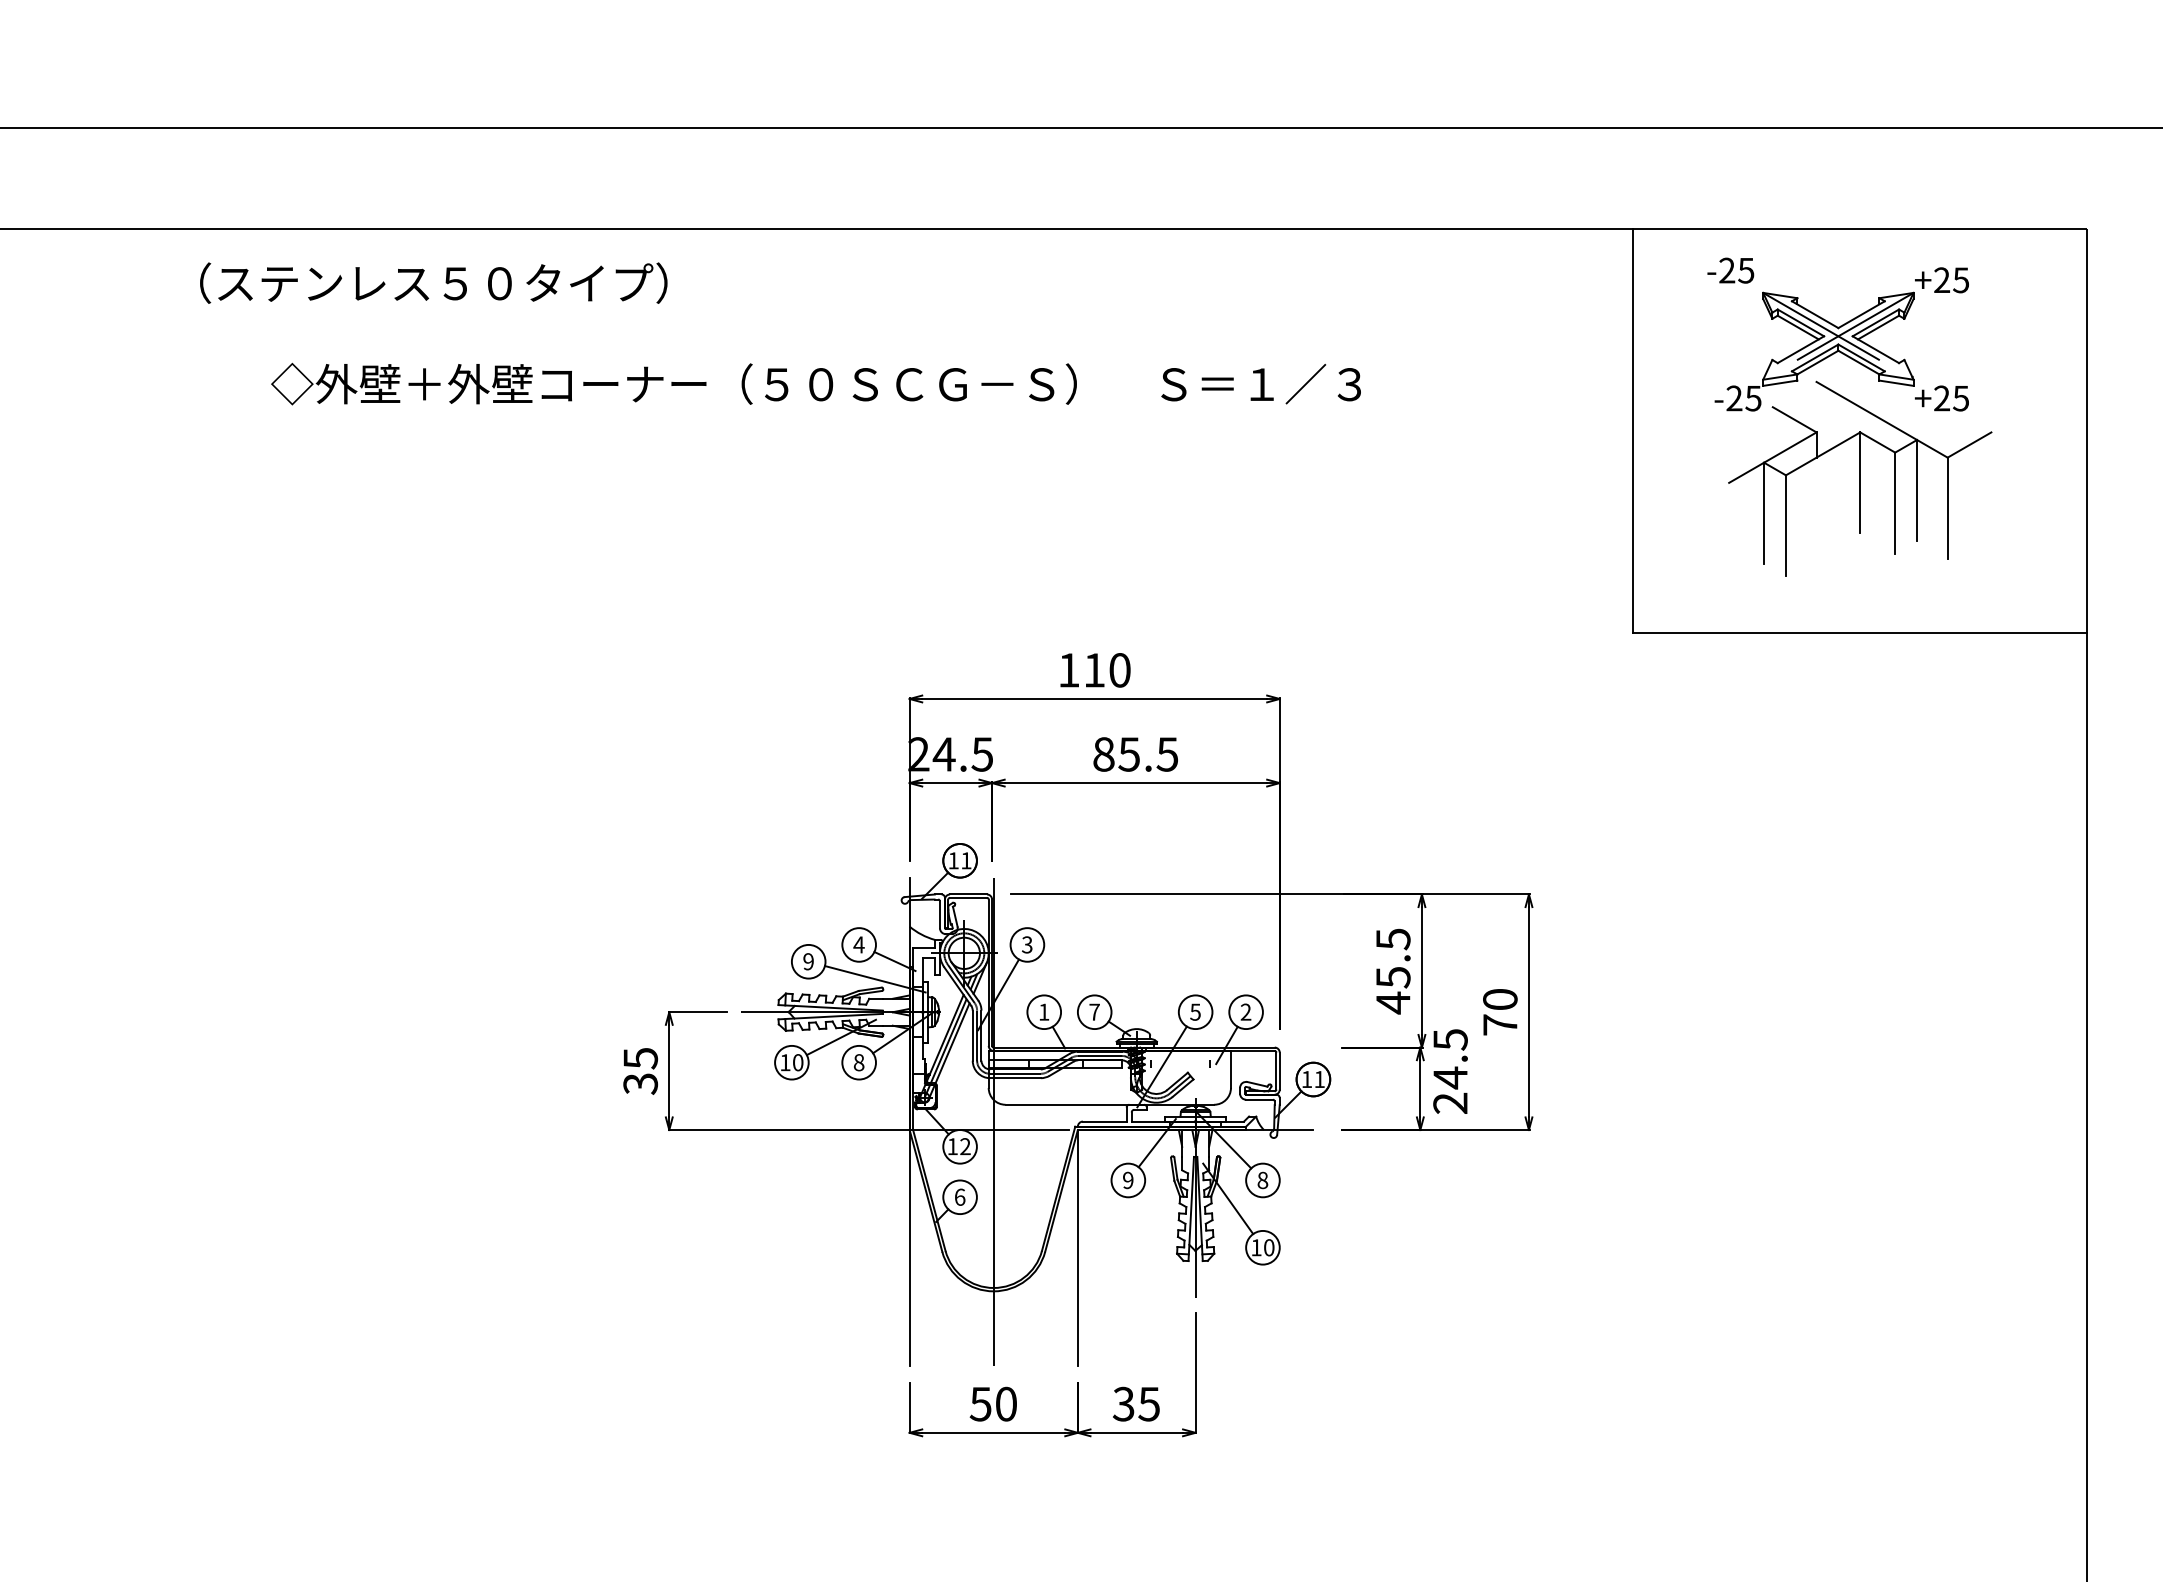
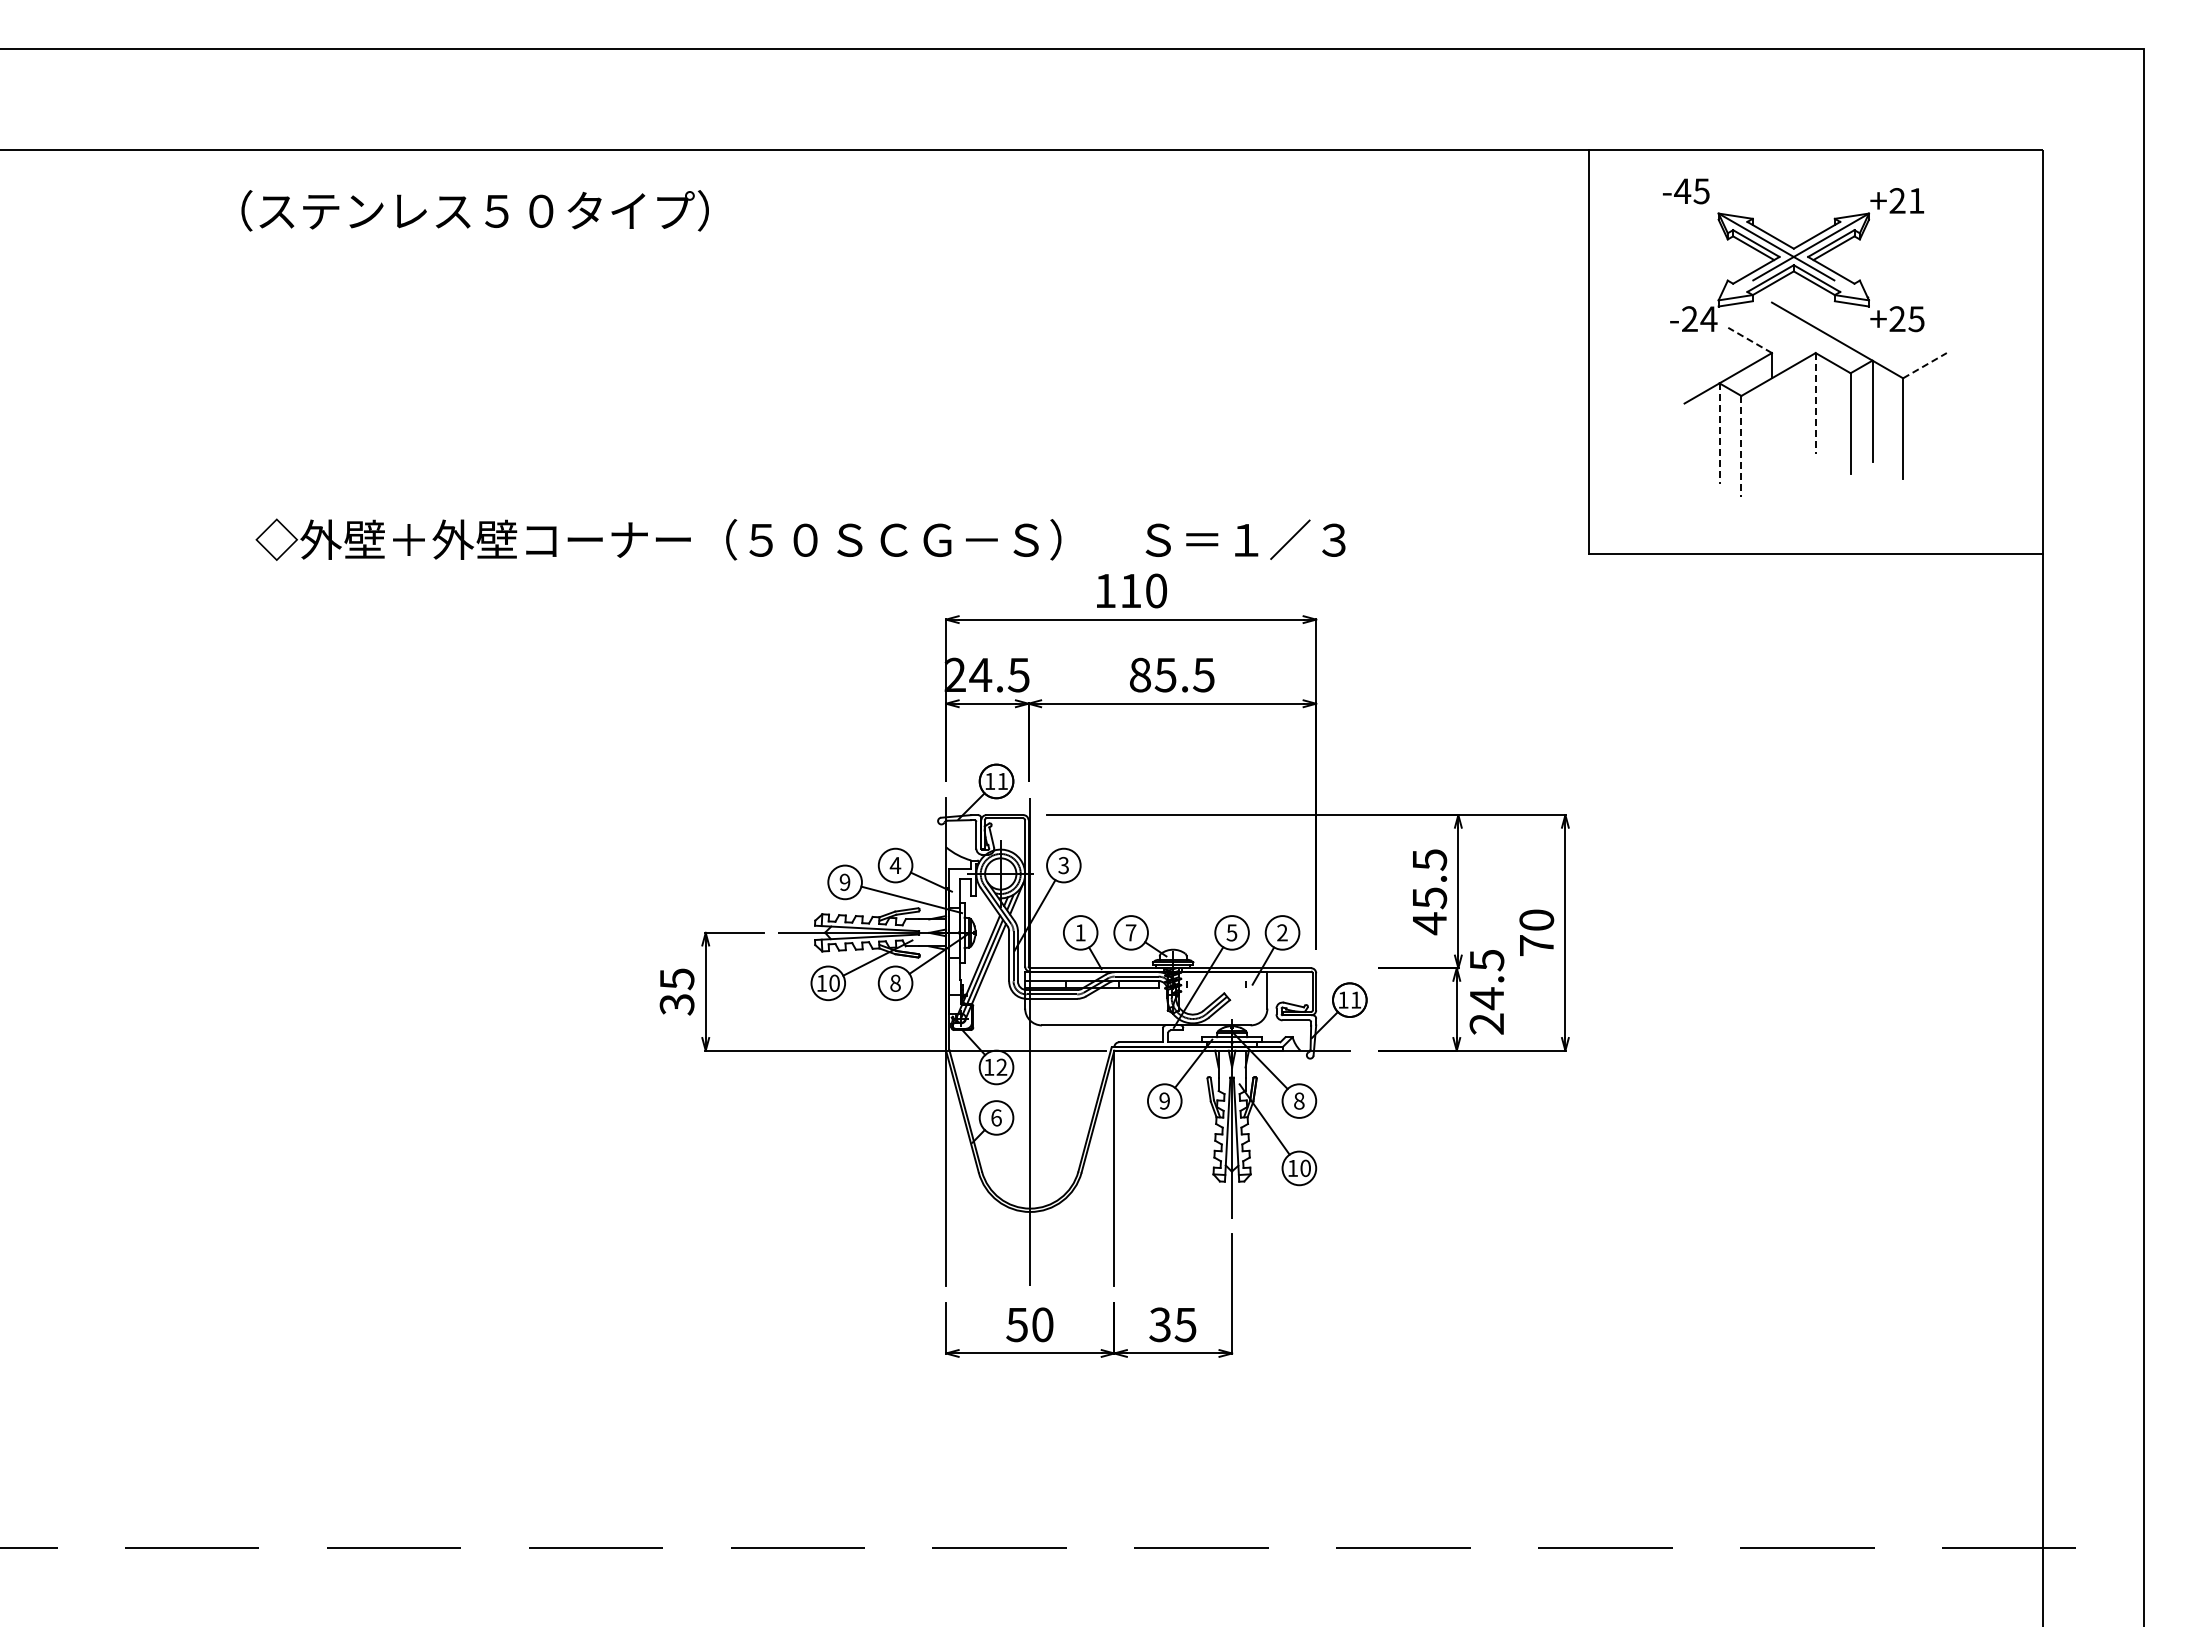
text: (1727, 269) -> (1682, 190), -25 -> -45
text: (1961, 279) -> (1916, 200), +25 -> +21
text: (433, 282) -> (474, 210), moved
text: (816, 383) -> (800, 539), moved
text: (1753, 398) -> (1708, 319), -25 -> -24
line: (1794, 419) -> (1749, 340), solid -> dashed
line: (1970, 444) -> (1925, 365), solid -> dashed
line: (1860, 483) -> (1815, 404), solid -> dashed
line: (1764, 513) -> (1719, 434), solid -> dashed
line: (1786, 525) -> (1741, 446), solid -> dashed
part: (1078, 1044) -> (1114, 965), moved

